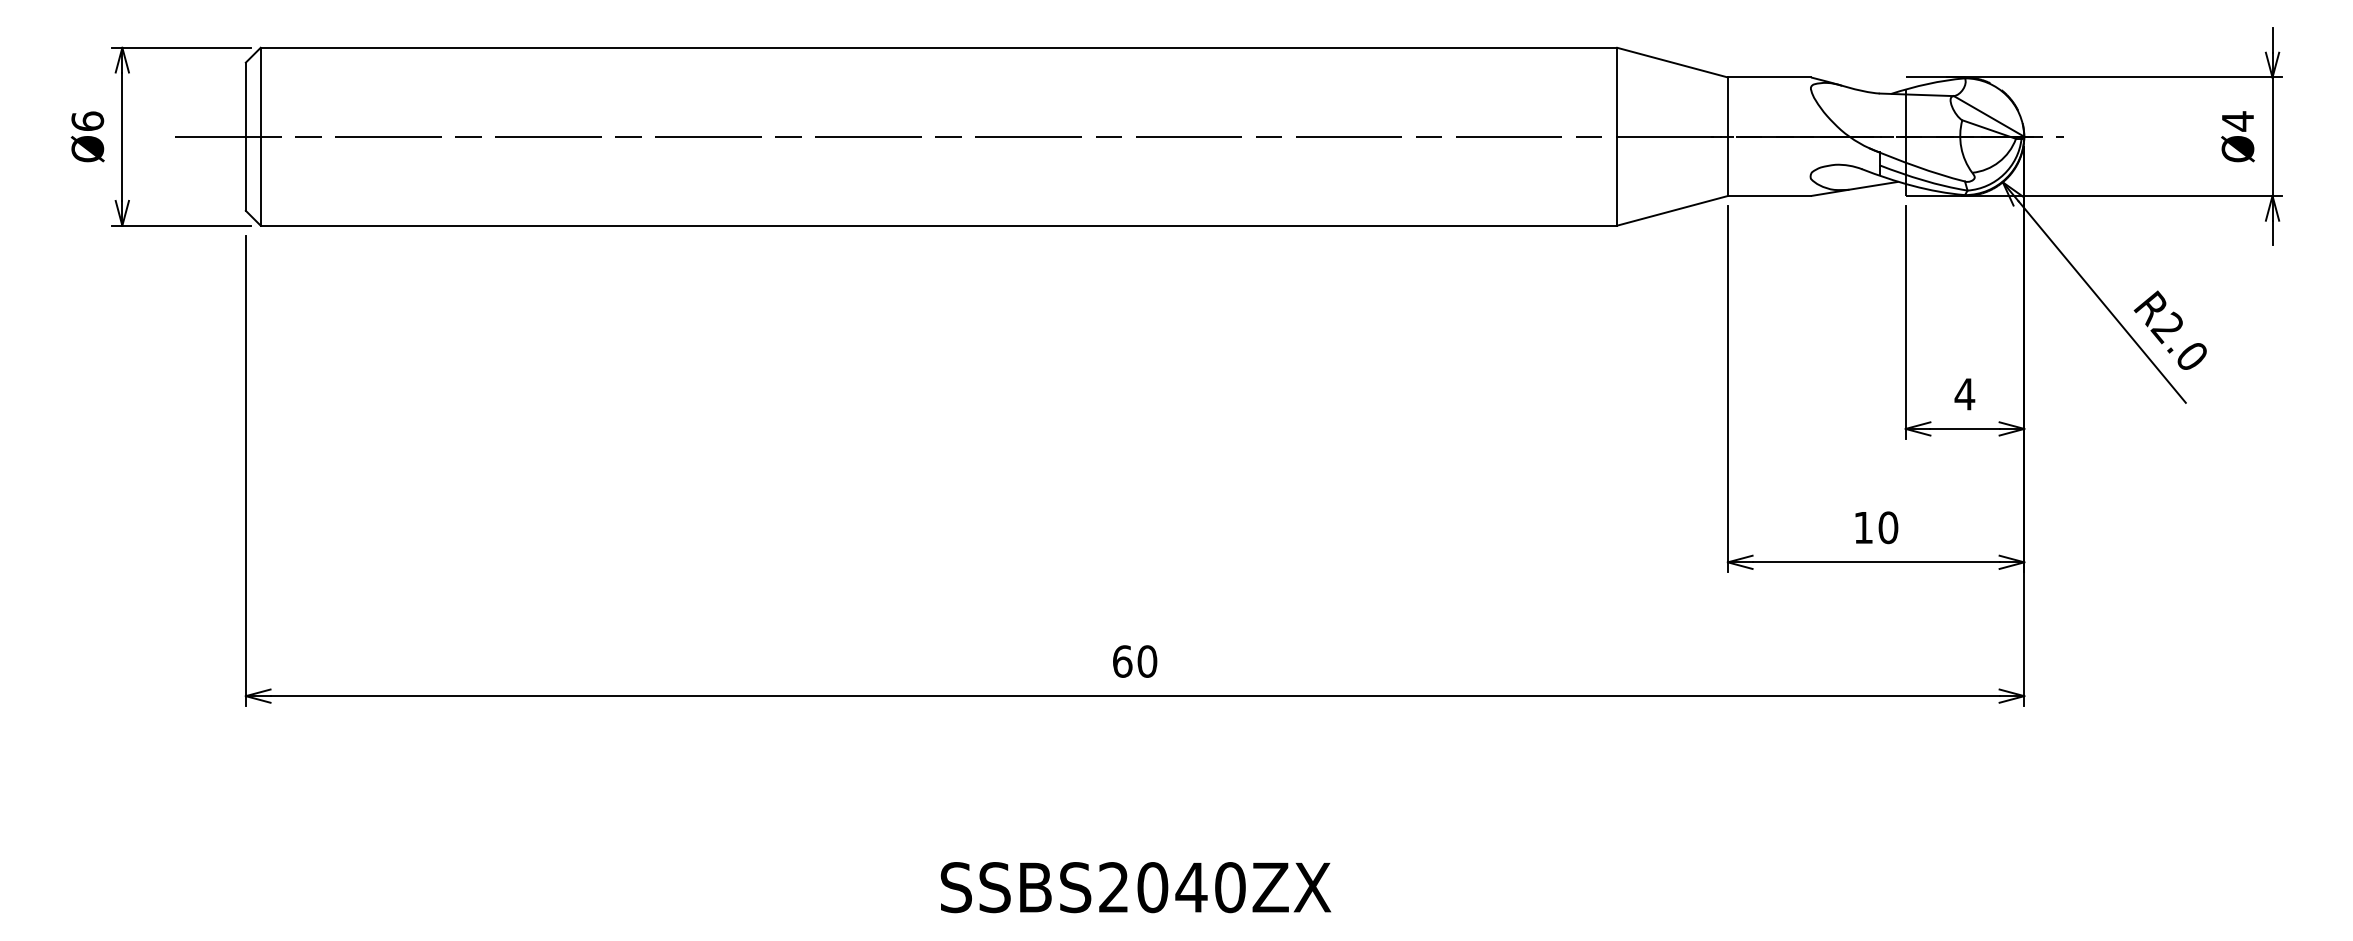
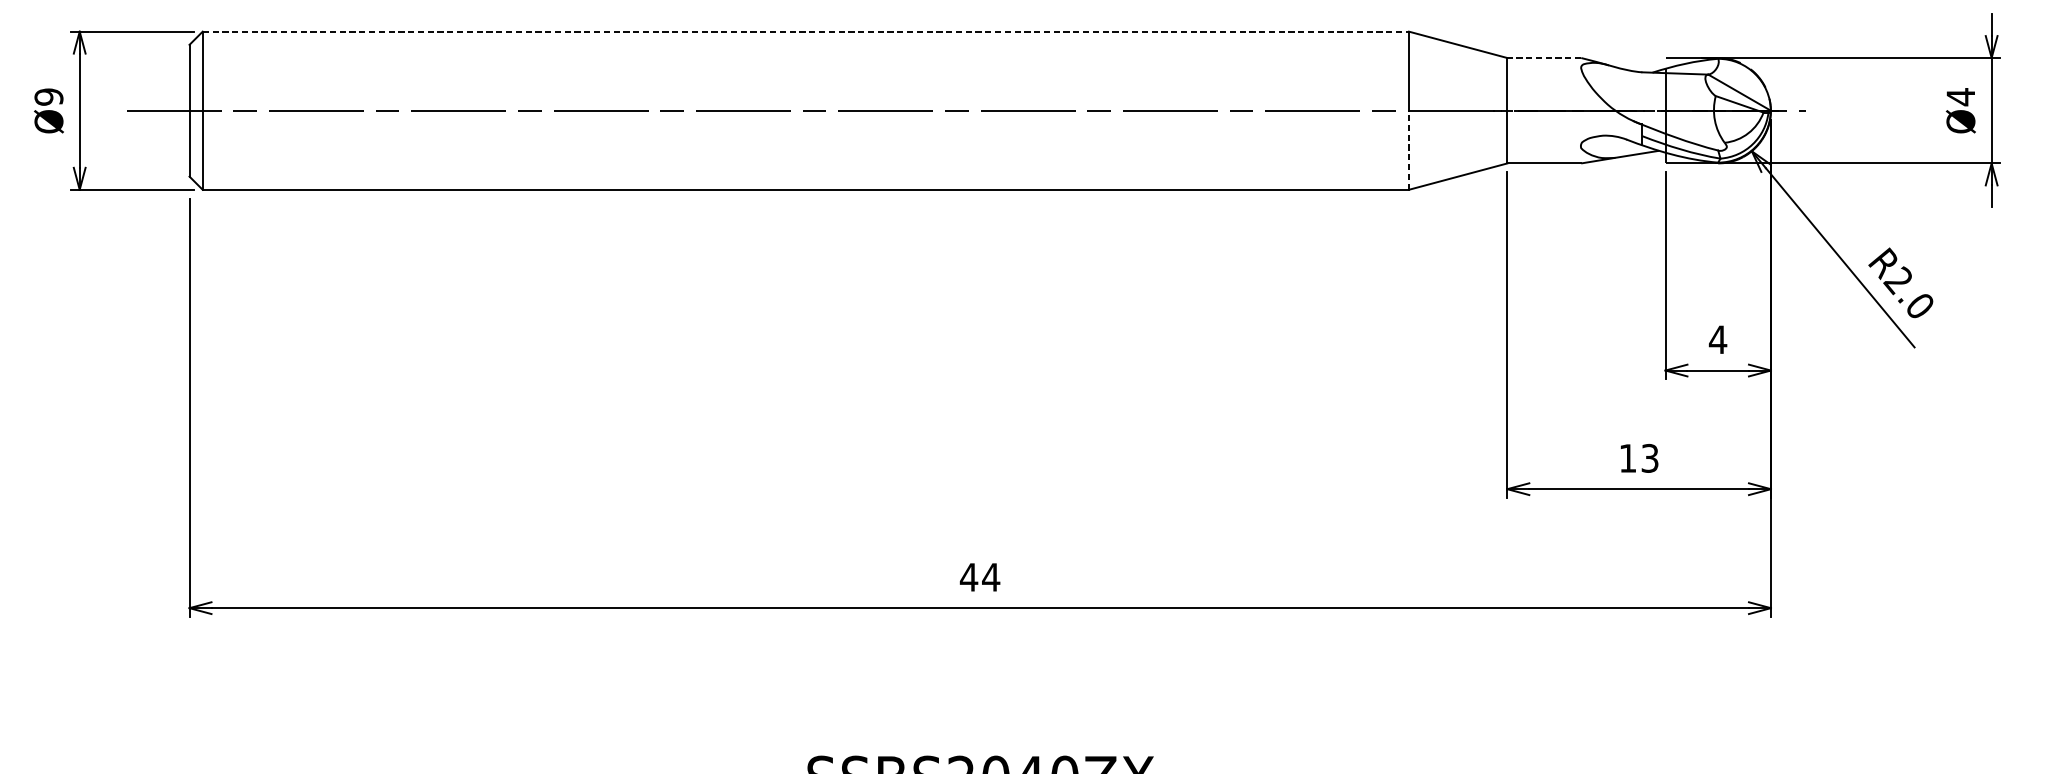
line: (939, 47) -> (806, 31), solid -> dashed
line: (1769, 77) -> (1544, 58), solid -> dashed
text: (87, 121) -> (48, 97), Ø6 -> Ø9
line: (1617, 180) -> (1409, 149), solid -> dashed
text: (1888, 527) -> (1650, 458), 10 -> 13
text: (1134, 661) -> (979, 577), 60 -> 44

